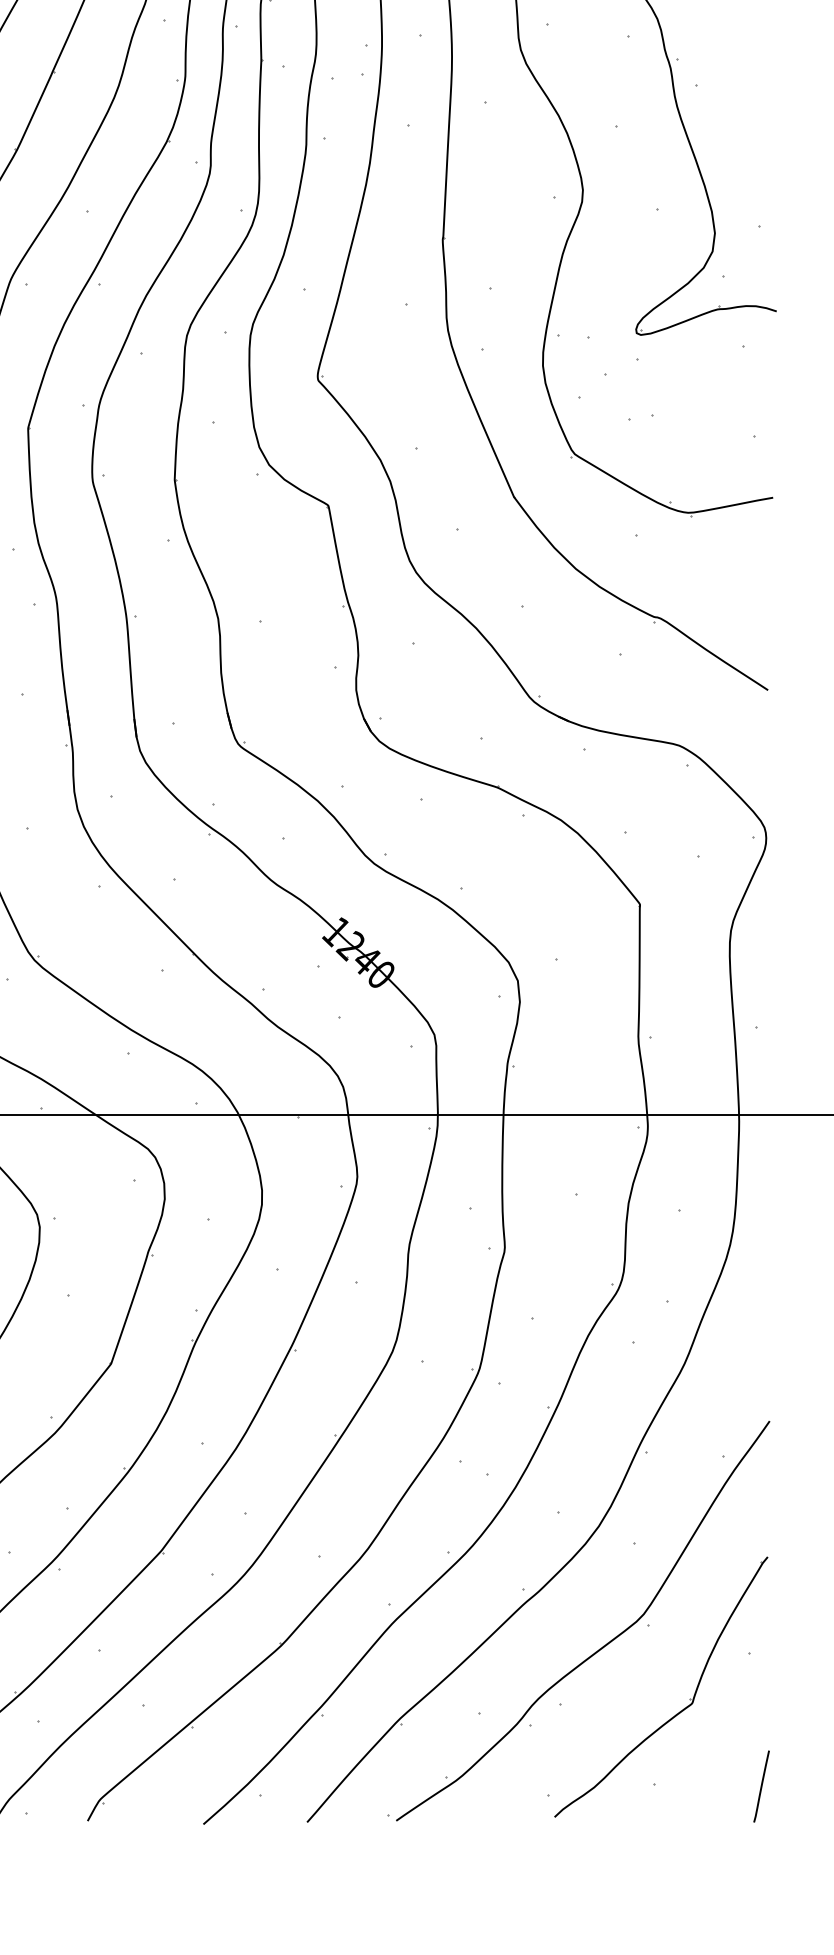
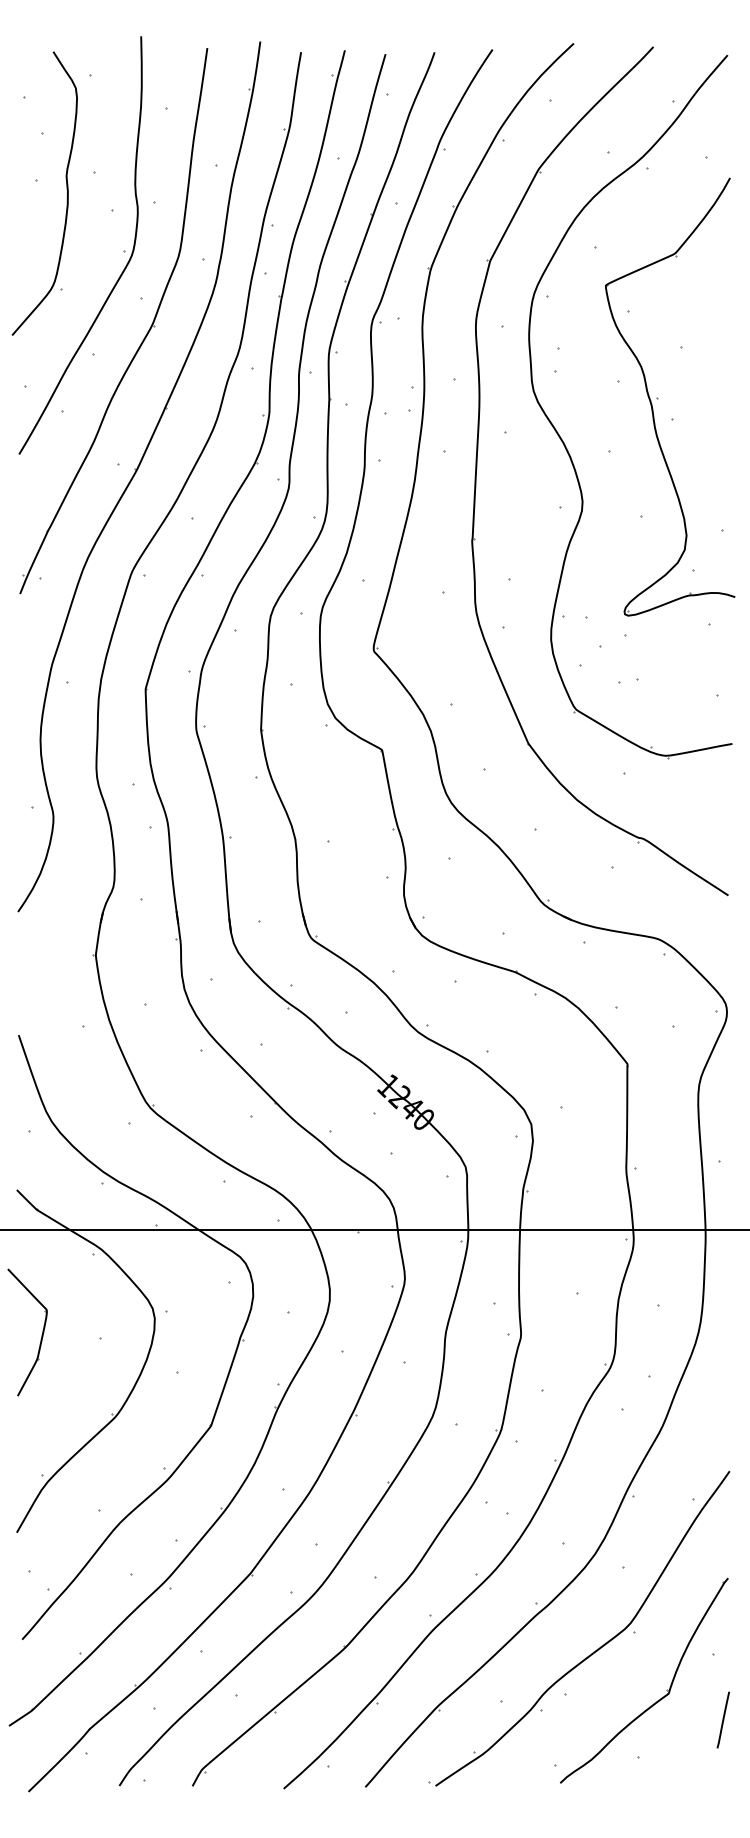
line: (760, 1785) -> (722, 1719), moved

